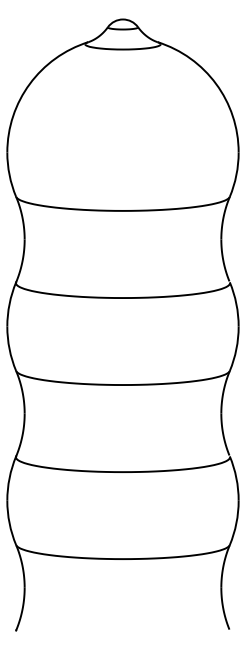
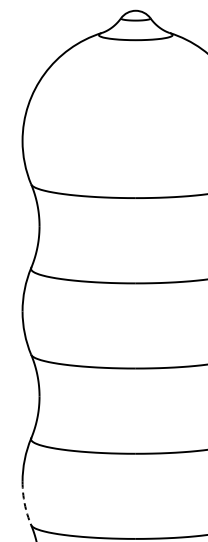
arc: (9, 523) -> (24, 504), solid -> dashed

